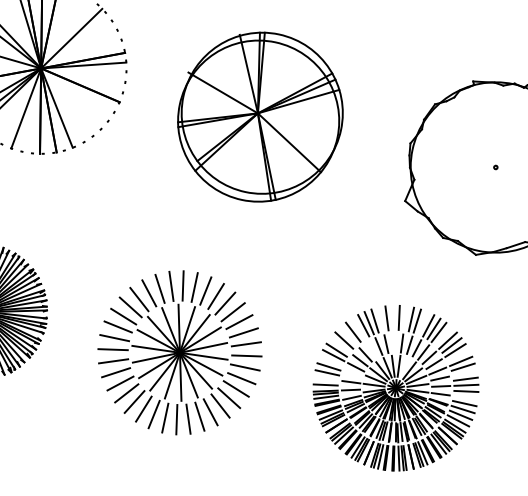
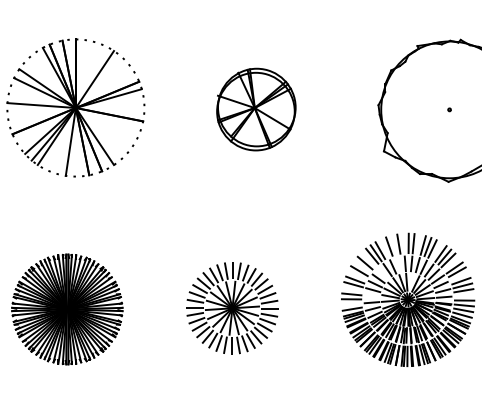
part: (260, 117) -> (256, 109), size x0.6
part: (179, 353) -> (232, 308), size x0.7

